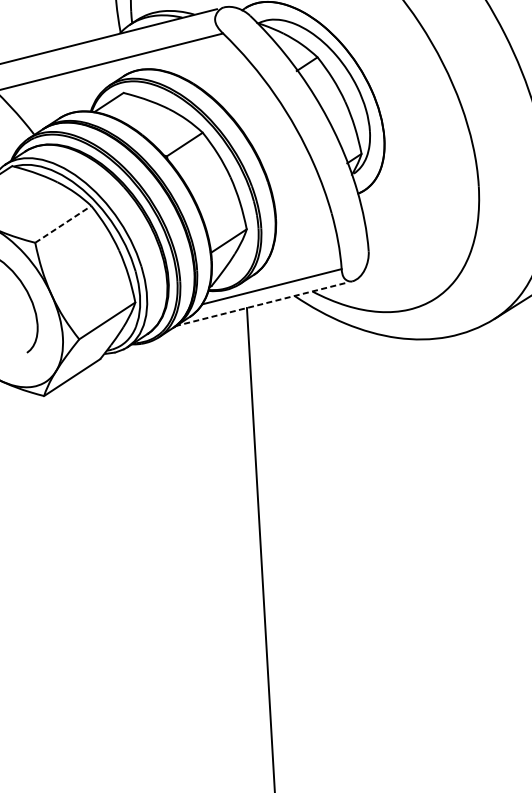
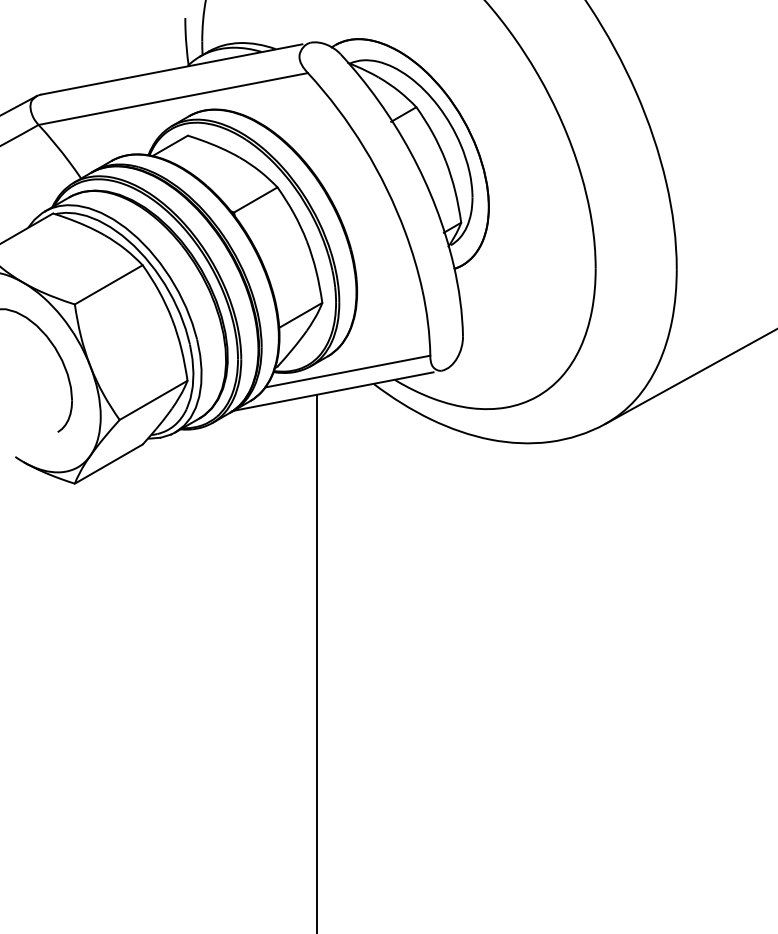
line: (63, 224) -> (109, 284), dashed -> solid
line: (259, 304) -> (332, 391), dashed -> solid

